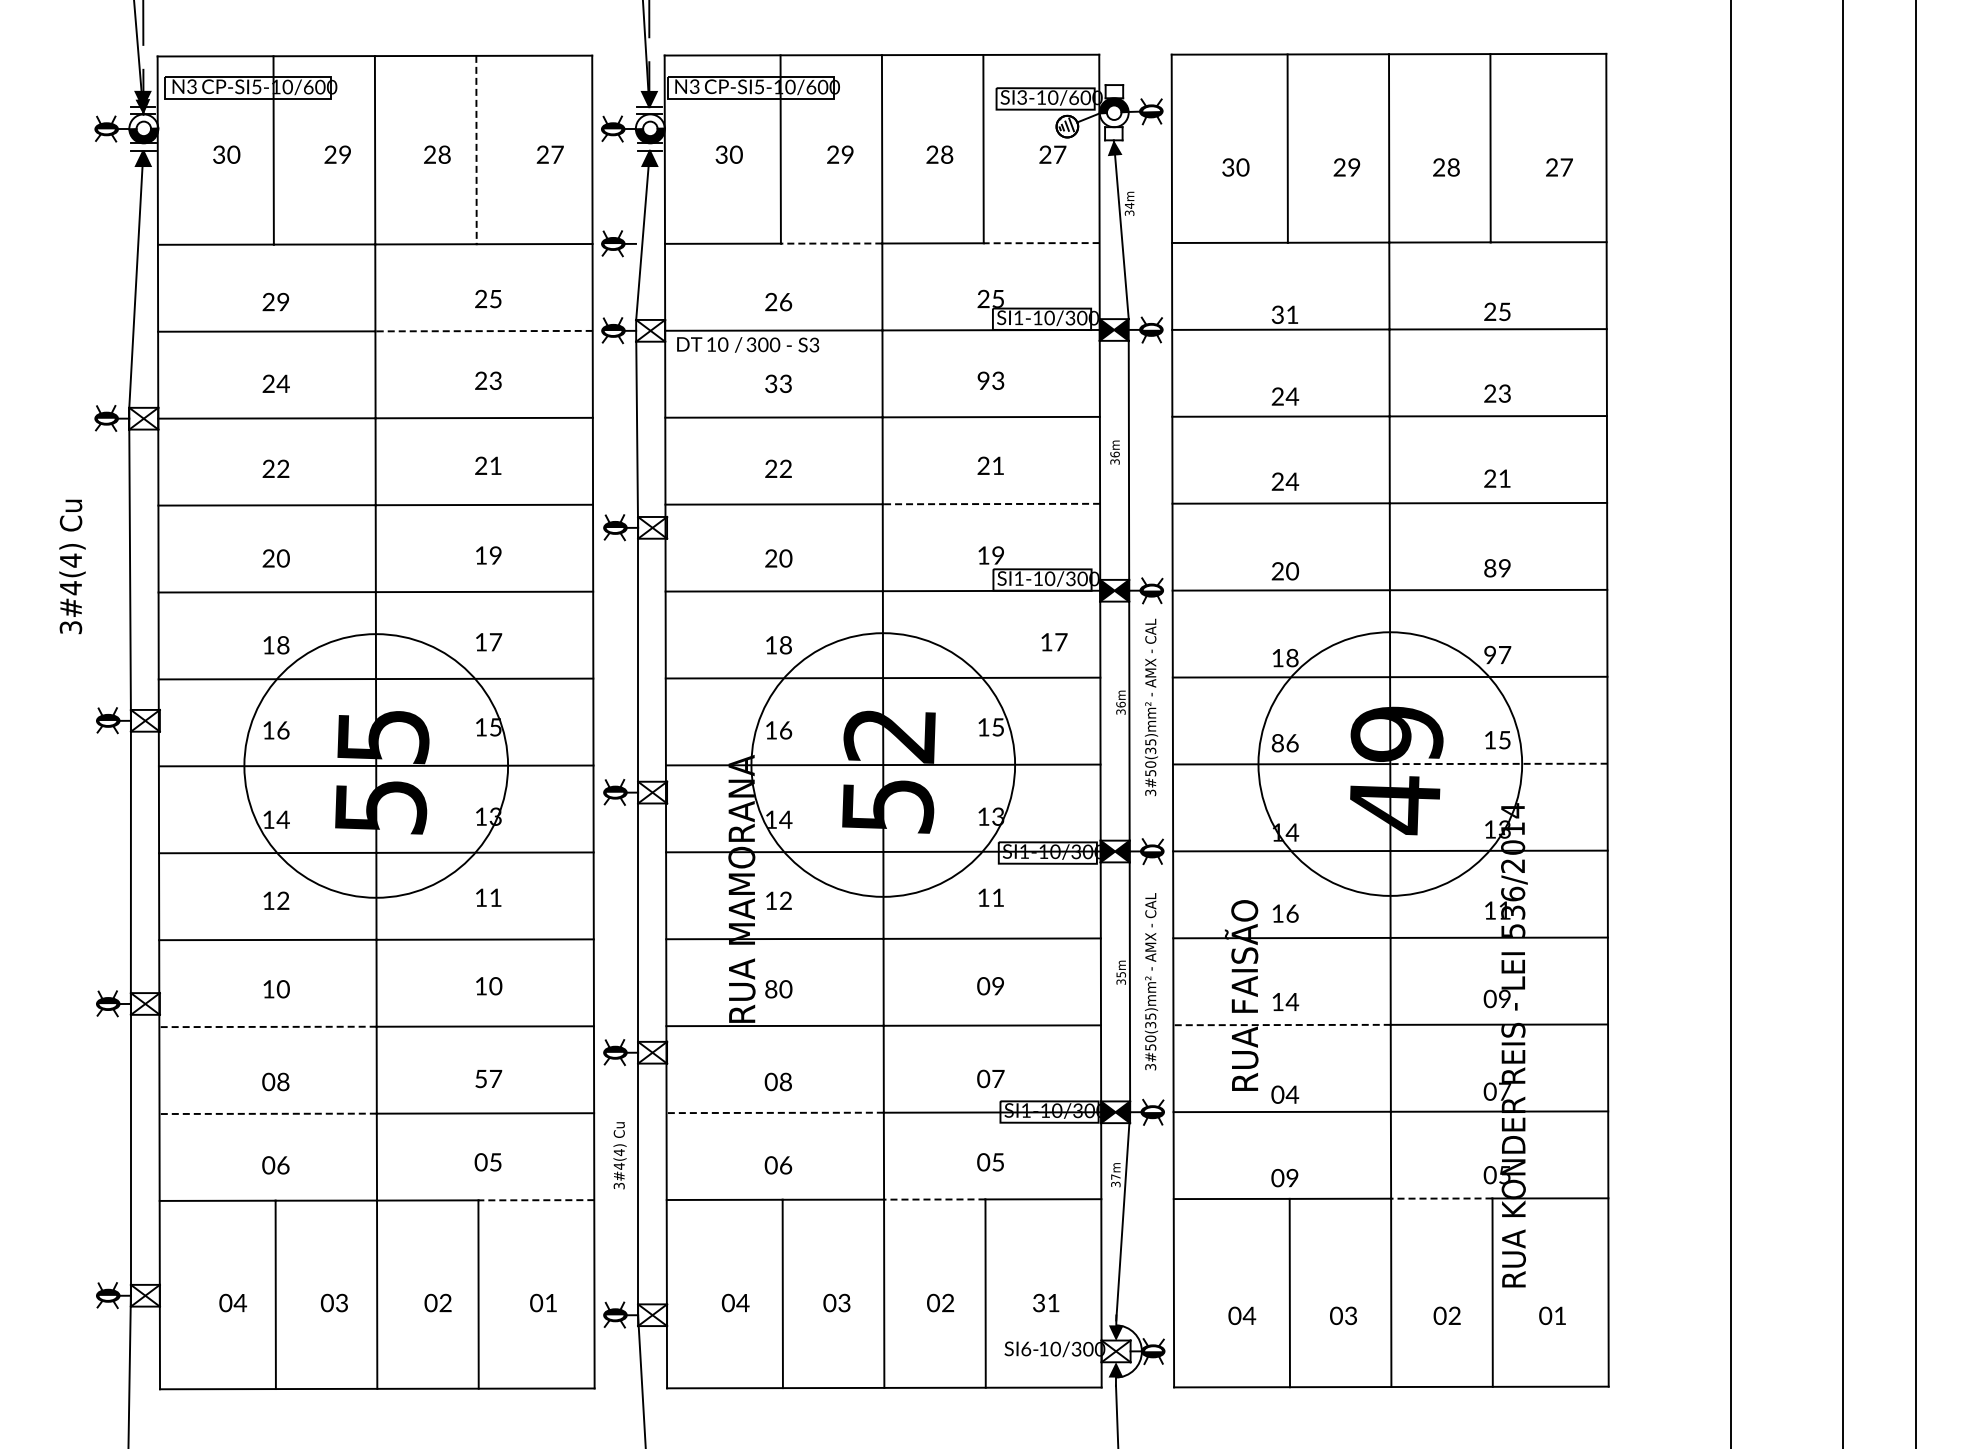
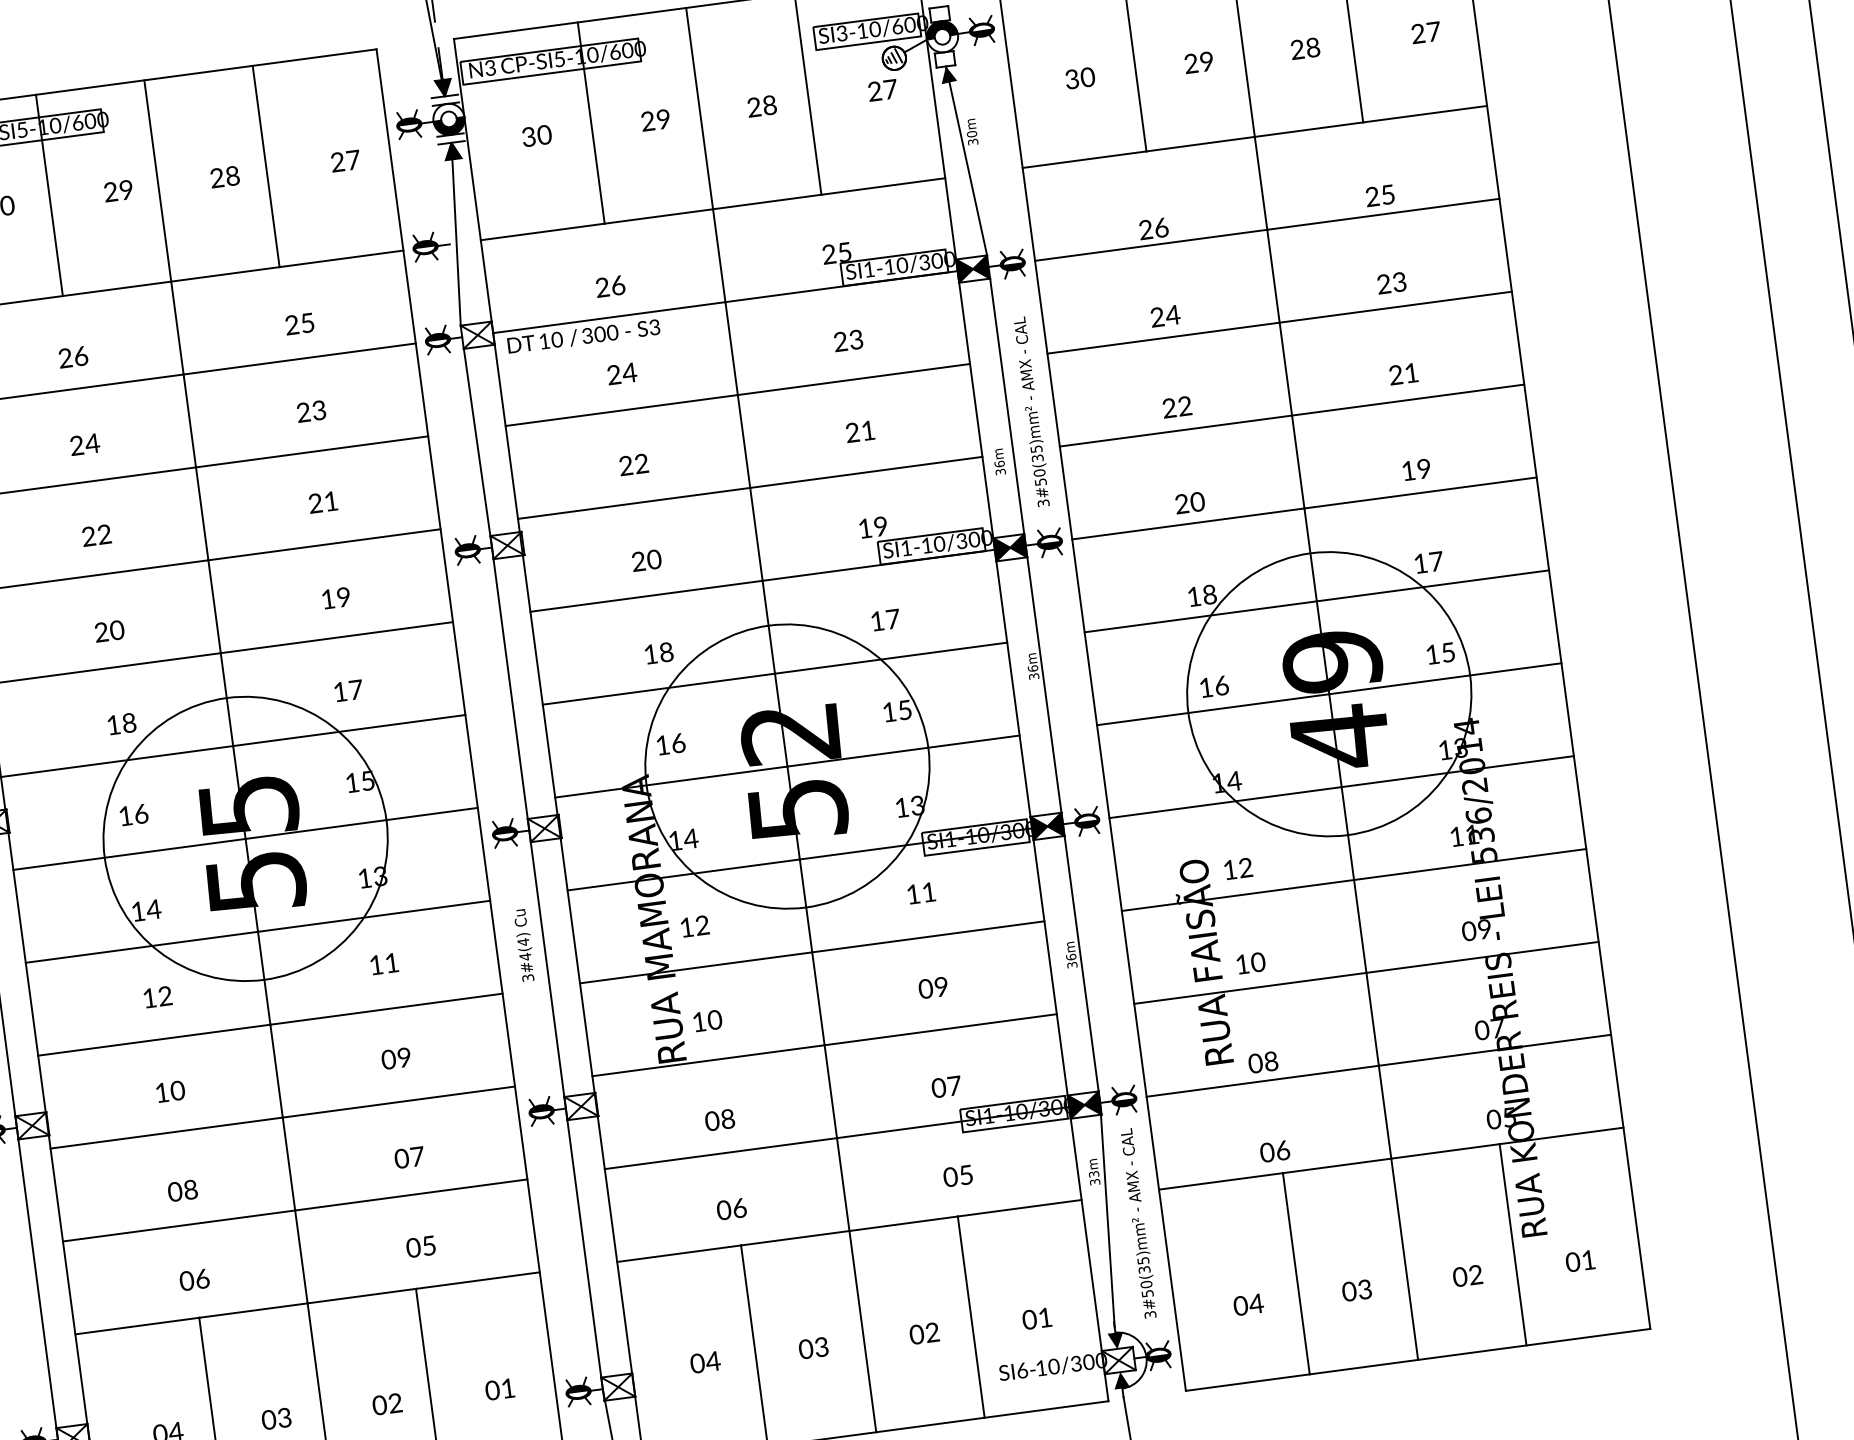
line: (476, 150) -> (266, 166), dashed -> solid
text: (1129, 205) -> (971, 133), 34m -> 30m
line: (831, 243) -> (658, 216), dashed -> solid
line: (1041, 243) -> (883, 186), dashed -> solid
text: (283, 301) -> (81, 355), 29 -> 26
text: (1284, 314) -> (1152, 228), 31 -> 26
line: (484, 331) -> (300, 359), dashed -> solid
text: (983, 380) -> (840, 341), 93 -> 23
text: (778, 383) -> (621, 373), 33 -> 24
text: (1114, 452) -> (998, 461), moved
text: (1292, 481) -> (1184, 405), 24 -> 22
line: (991, 504) -> (866, 472), dashed -> solid
text: (1490, 568) -> (1408, 471), 89 -> 19
text: (1054, 642) -> (885, 620), moved
text: (1489, 654) -> (1419, 563), 97 -> 17
text: (1151, 706) -> (1032, 410), moved
text: (1277, 743) -> (1205, 688), 86 -> 16
line: (1498, 763) -> (1444, 678), dashed -> solid
text: (1292, 913) -> (1245, 867), 16 -> 12
text: (1120, 974) -> (1070, 957), 35m -> 36m
text: (1151, 981) -> (1139, 1223), moved
text: (488, 986) -> (396, 1058), 10 -> 09
text: (771, 989) -> (699, 1022), 80 -> 10
text: (1292, 1001) -> (1258, 961), 14 -> 10
line: (1282, 1025) -> (1250, 988), dashed -> solid
line: (268, 1026) -> (167, 1132), dashed -> solid
text: (480, 1078) -> (401, 1158), 57 -> 07
text: (1292, 1094) -> (1271, 1061), 04 -> 08
line: (775, 1112) -> (721, 1153), dashed -> solid
line: (268, 1113) -> (179, 1225), dashed -> solid
text: (619, 1155) -> (524, 945), moved
text: (1115, 1176) -> (1093, 1173), 37m -> 33m
text: (1292, 1177) -> (1282, 1149), 09 -> 06
line: (1441, 1198) -> (1445, 1151), dashed -> solid
line: (934, 1199) -> (903, 1223), dashed -> solid
line: (536, 1200) -> (478, 1280), dashed -> solid
text: (1038, 1303) -> (1029, 1320), 31 -> 01

